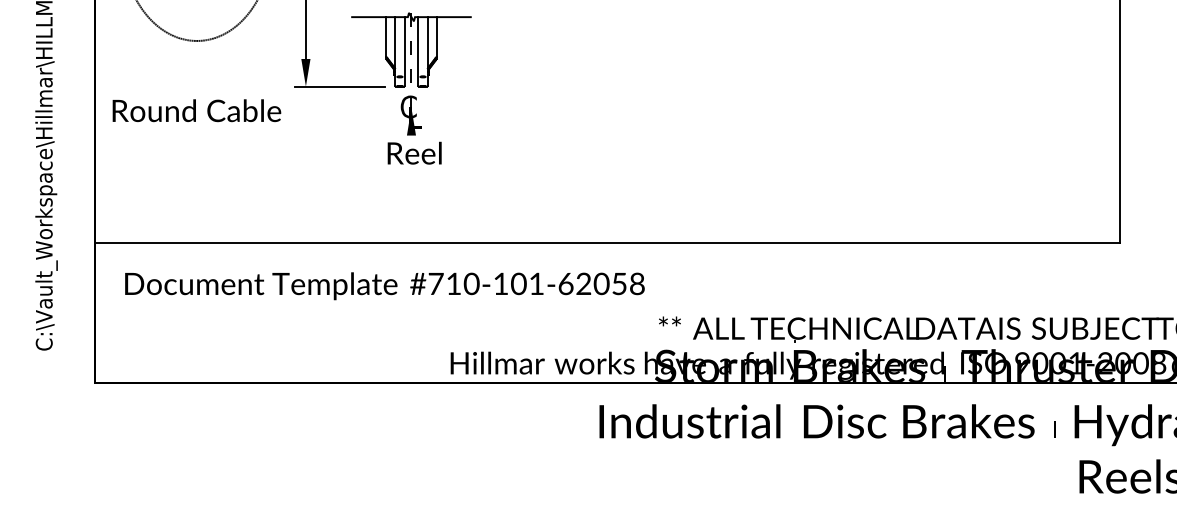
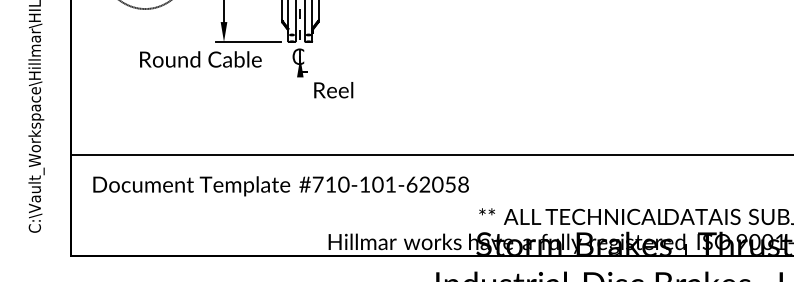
text: (196, 110) -> (200, 59), moved
text: (414, 152) -> (333, 89), moved

